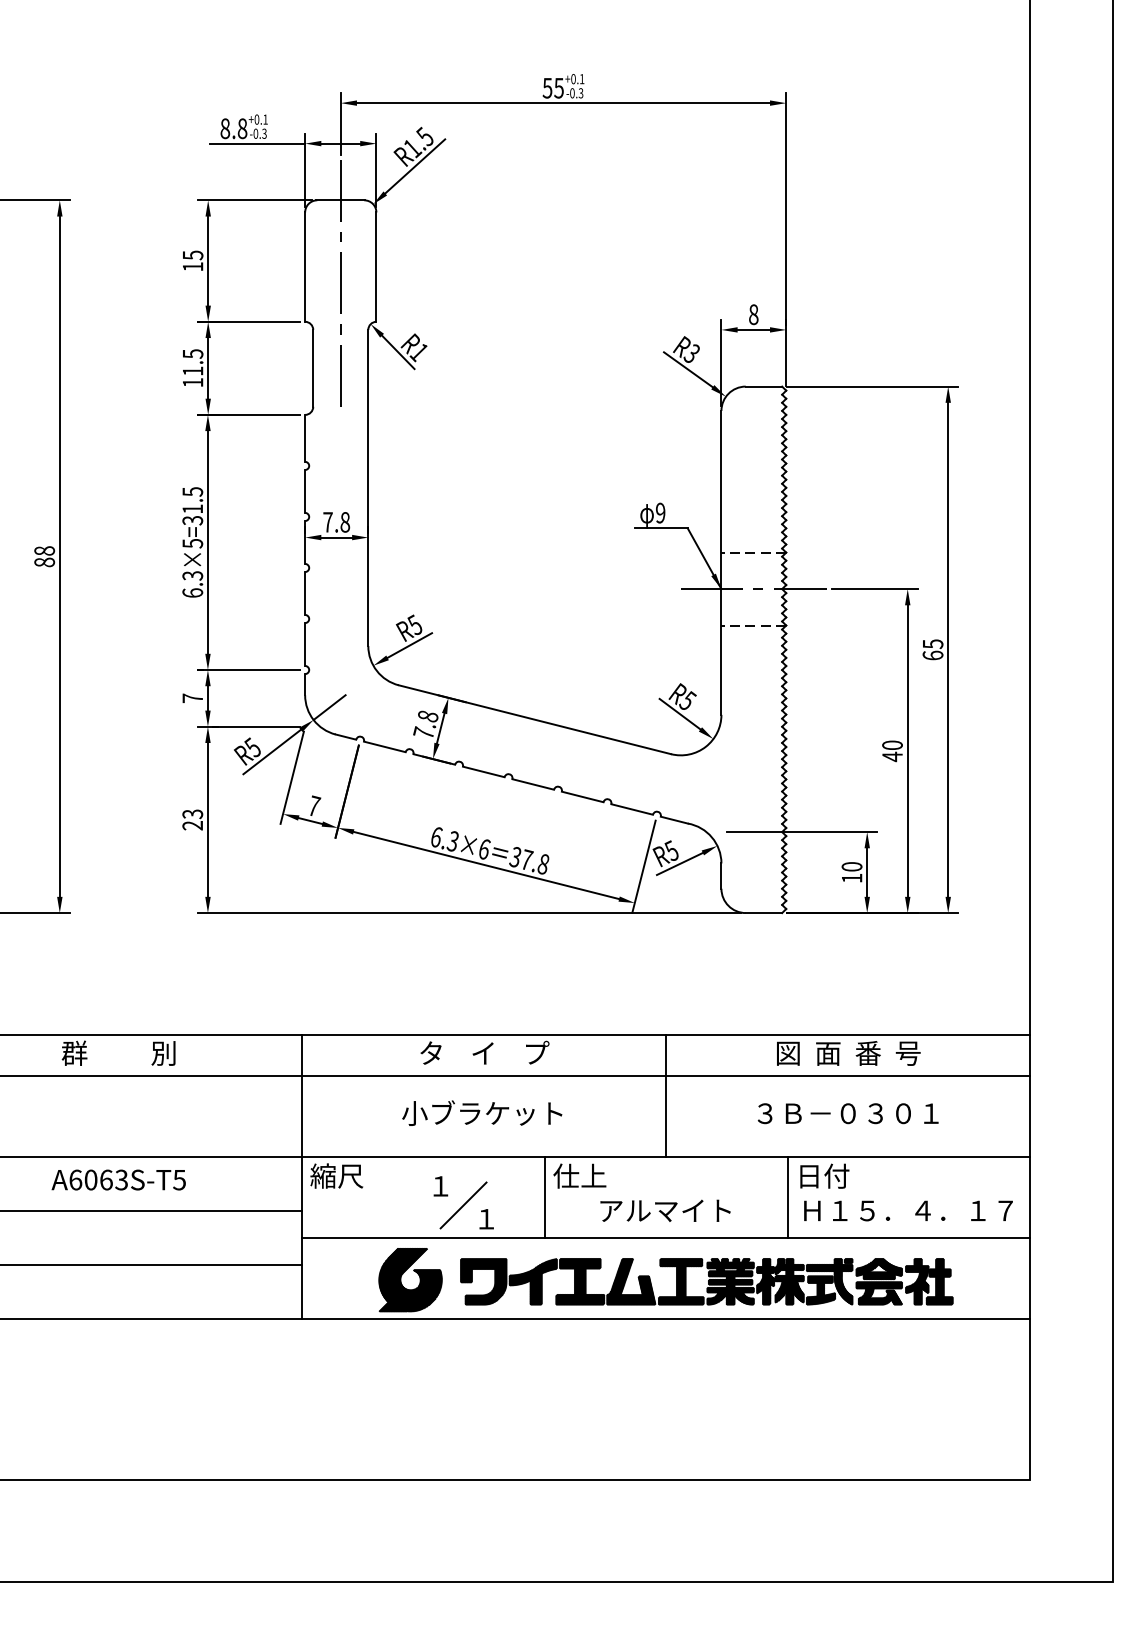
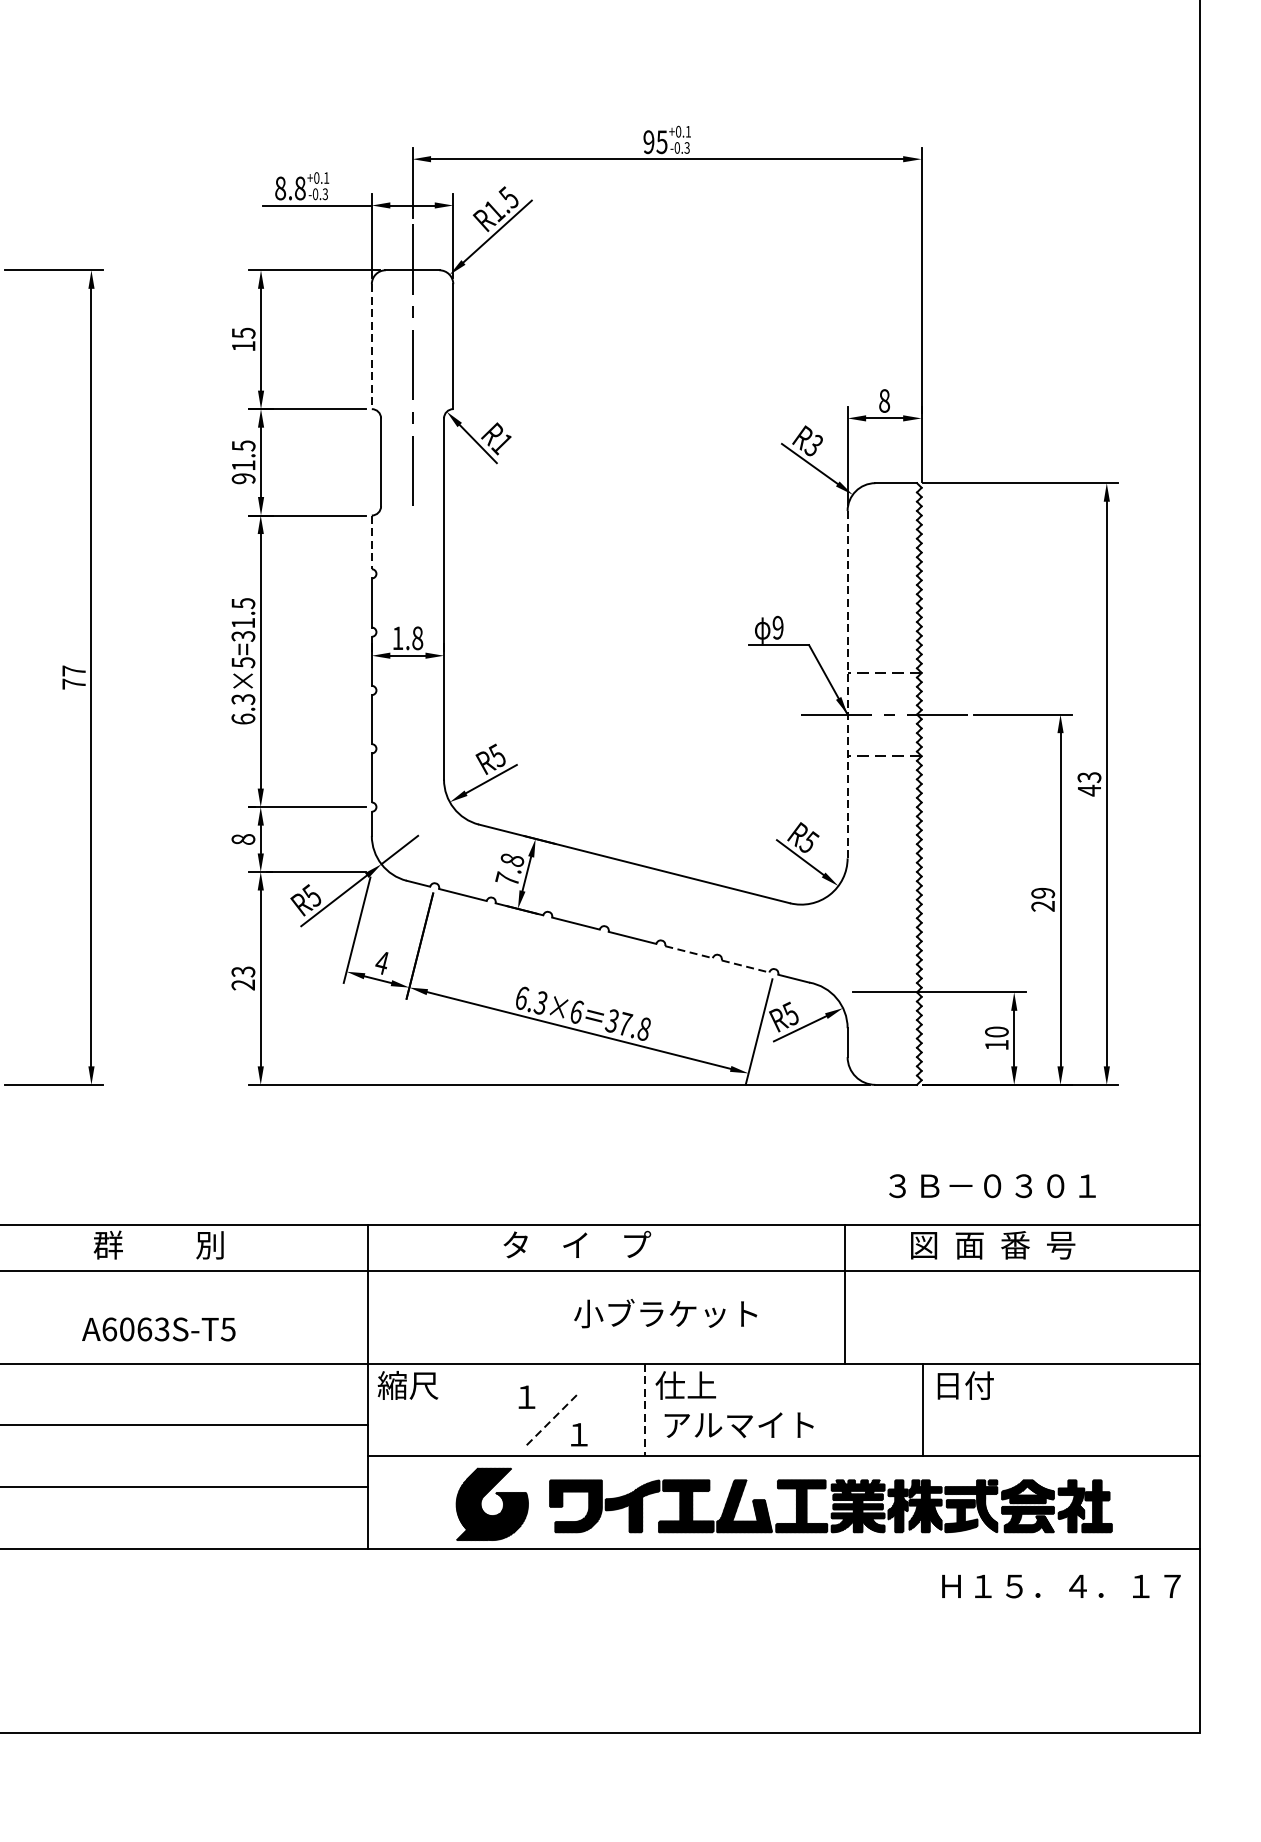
text: (547, 87) -> (648, 141), 55 -> 95
line: (305, 267) -> (372, 347), solid -> dashed
text: (192, 382) -> (243, 478), 11.5 -> 91.5
line: (305, 438) -> (372, 542), solid -> dashed
text: (327, 522) -> (397, 638), 7.8 -> 1.8
text: (44, 556) -> (73, 677), 88 -> 77
line: (721, 562) -> (847, 684), solid -> dashed
text: (932, 649) -> (1088, 783), 65 -> 43
text: (192, 698) -> (243, 839), 7 -> 8
text: (892, 751) -> (1043, 900), 40 -> 29
line: (583, 797) -> (689, 952), solid -> dashed
text: (314, 805) -> (382, 961), 7 -> 4
line: (632, 809) -> (745, 966), solid -> dashed
line: (666, 1095) -> (845, 1293), moved
text: (482, 1112) -> (665, 1312), moved
text: (847, 1113) -> (991, 1185), moved
text: (118, 1179) -> (158, 1328), moved
line: (544, 1197) -> (645, 1409), solid -> dashed
line: (463, 1205) -> (552, 1419), solid -> dashed
text: (665, 1210) -> (739, 1424), moved
text: (908, 1210) -> (1061, 1585), moved

